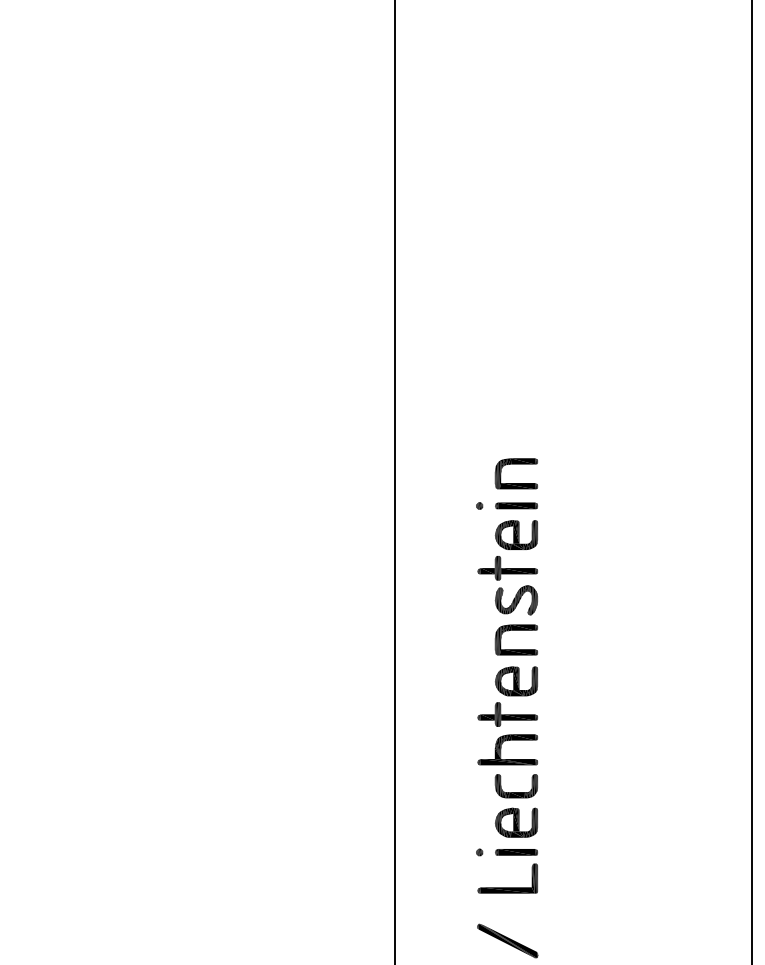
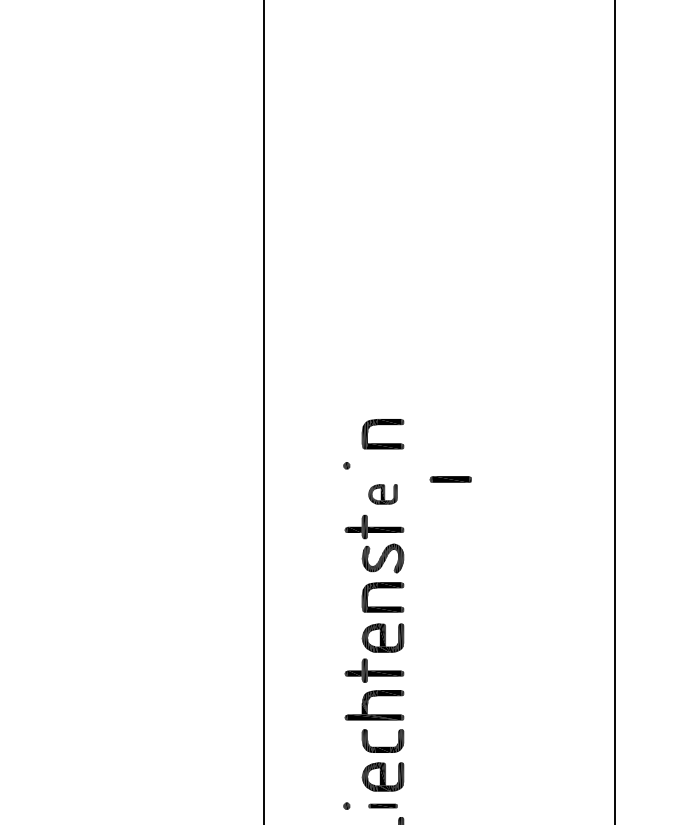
part: (516, 505) -> (450, 479), moved
part: (516, 534) -> (382, 493), size x0.7
part: (516, 852) -> (382, 806), size x0.7

